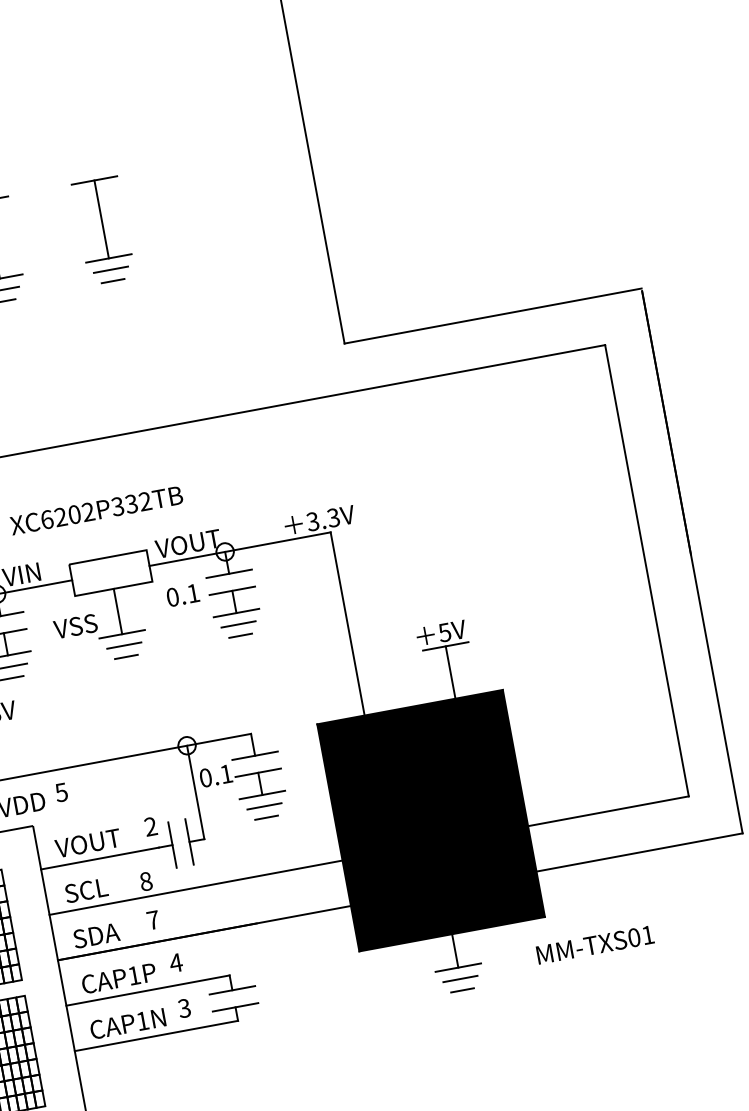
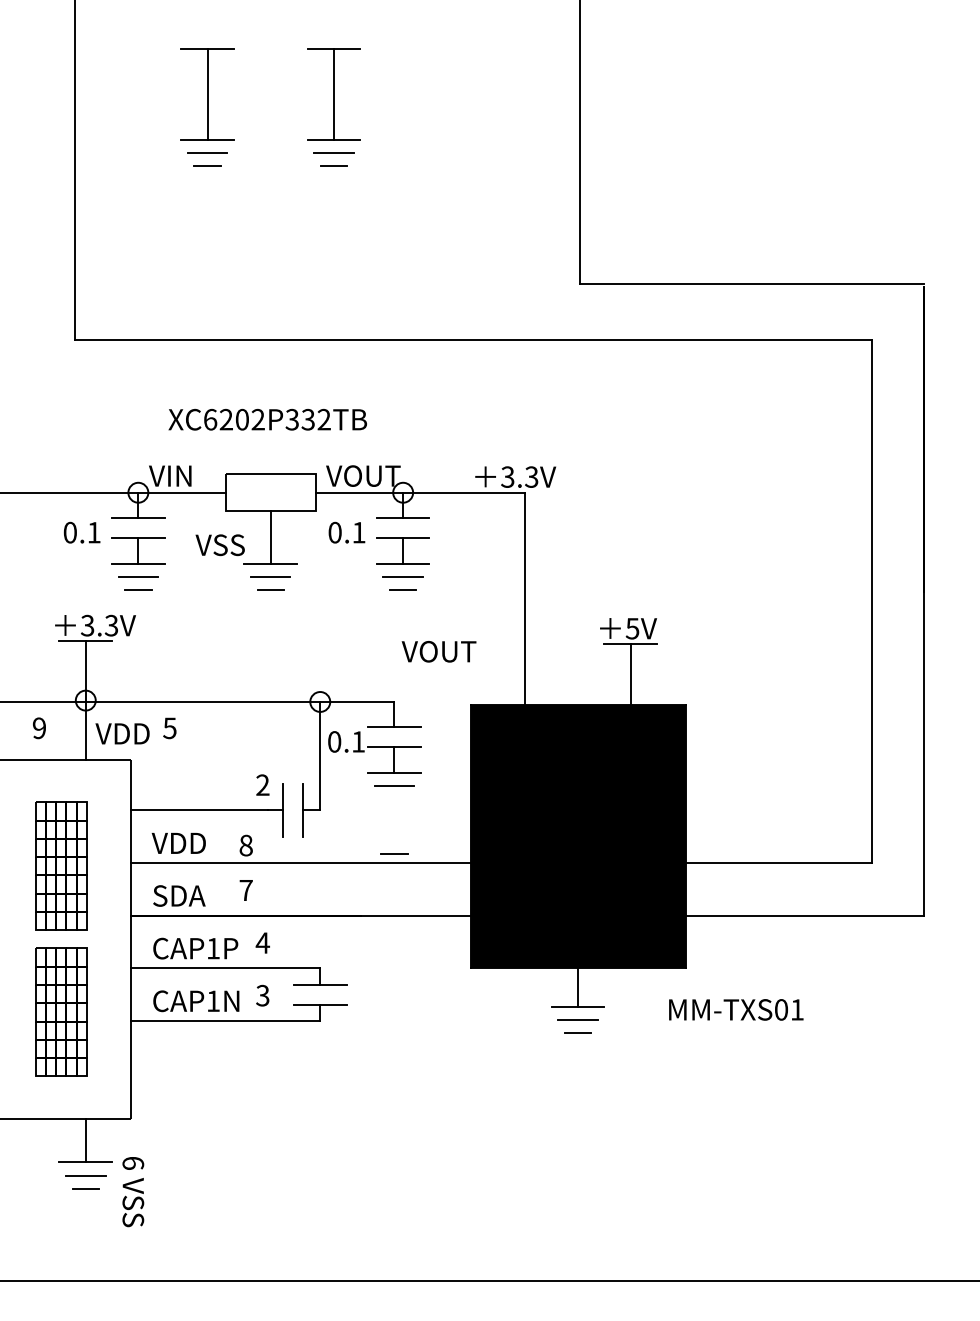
line: (266, 817) -> (394, 853), moved
text: (87, 843) -> (438, 651), moved
text: (87, 890) -> (178, 843), SCL -> VDD

